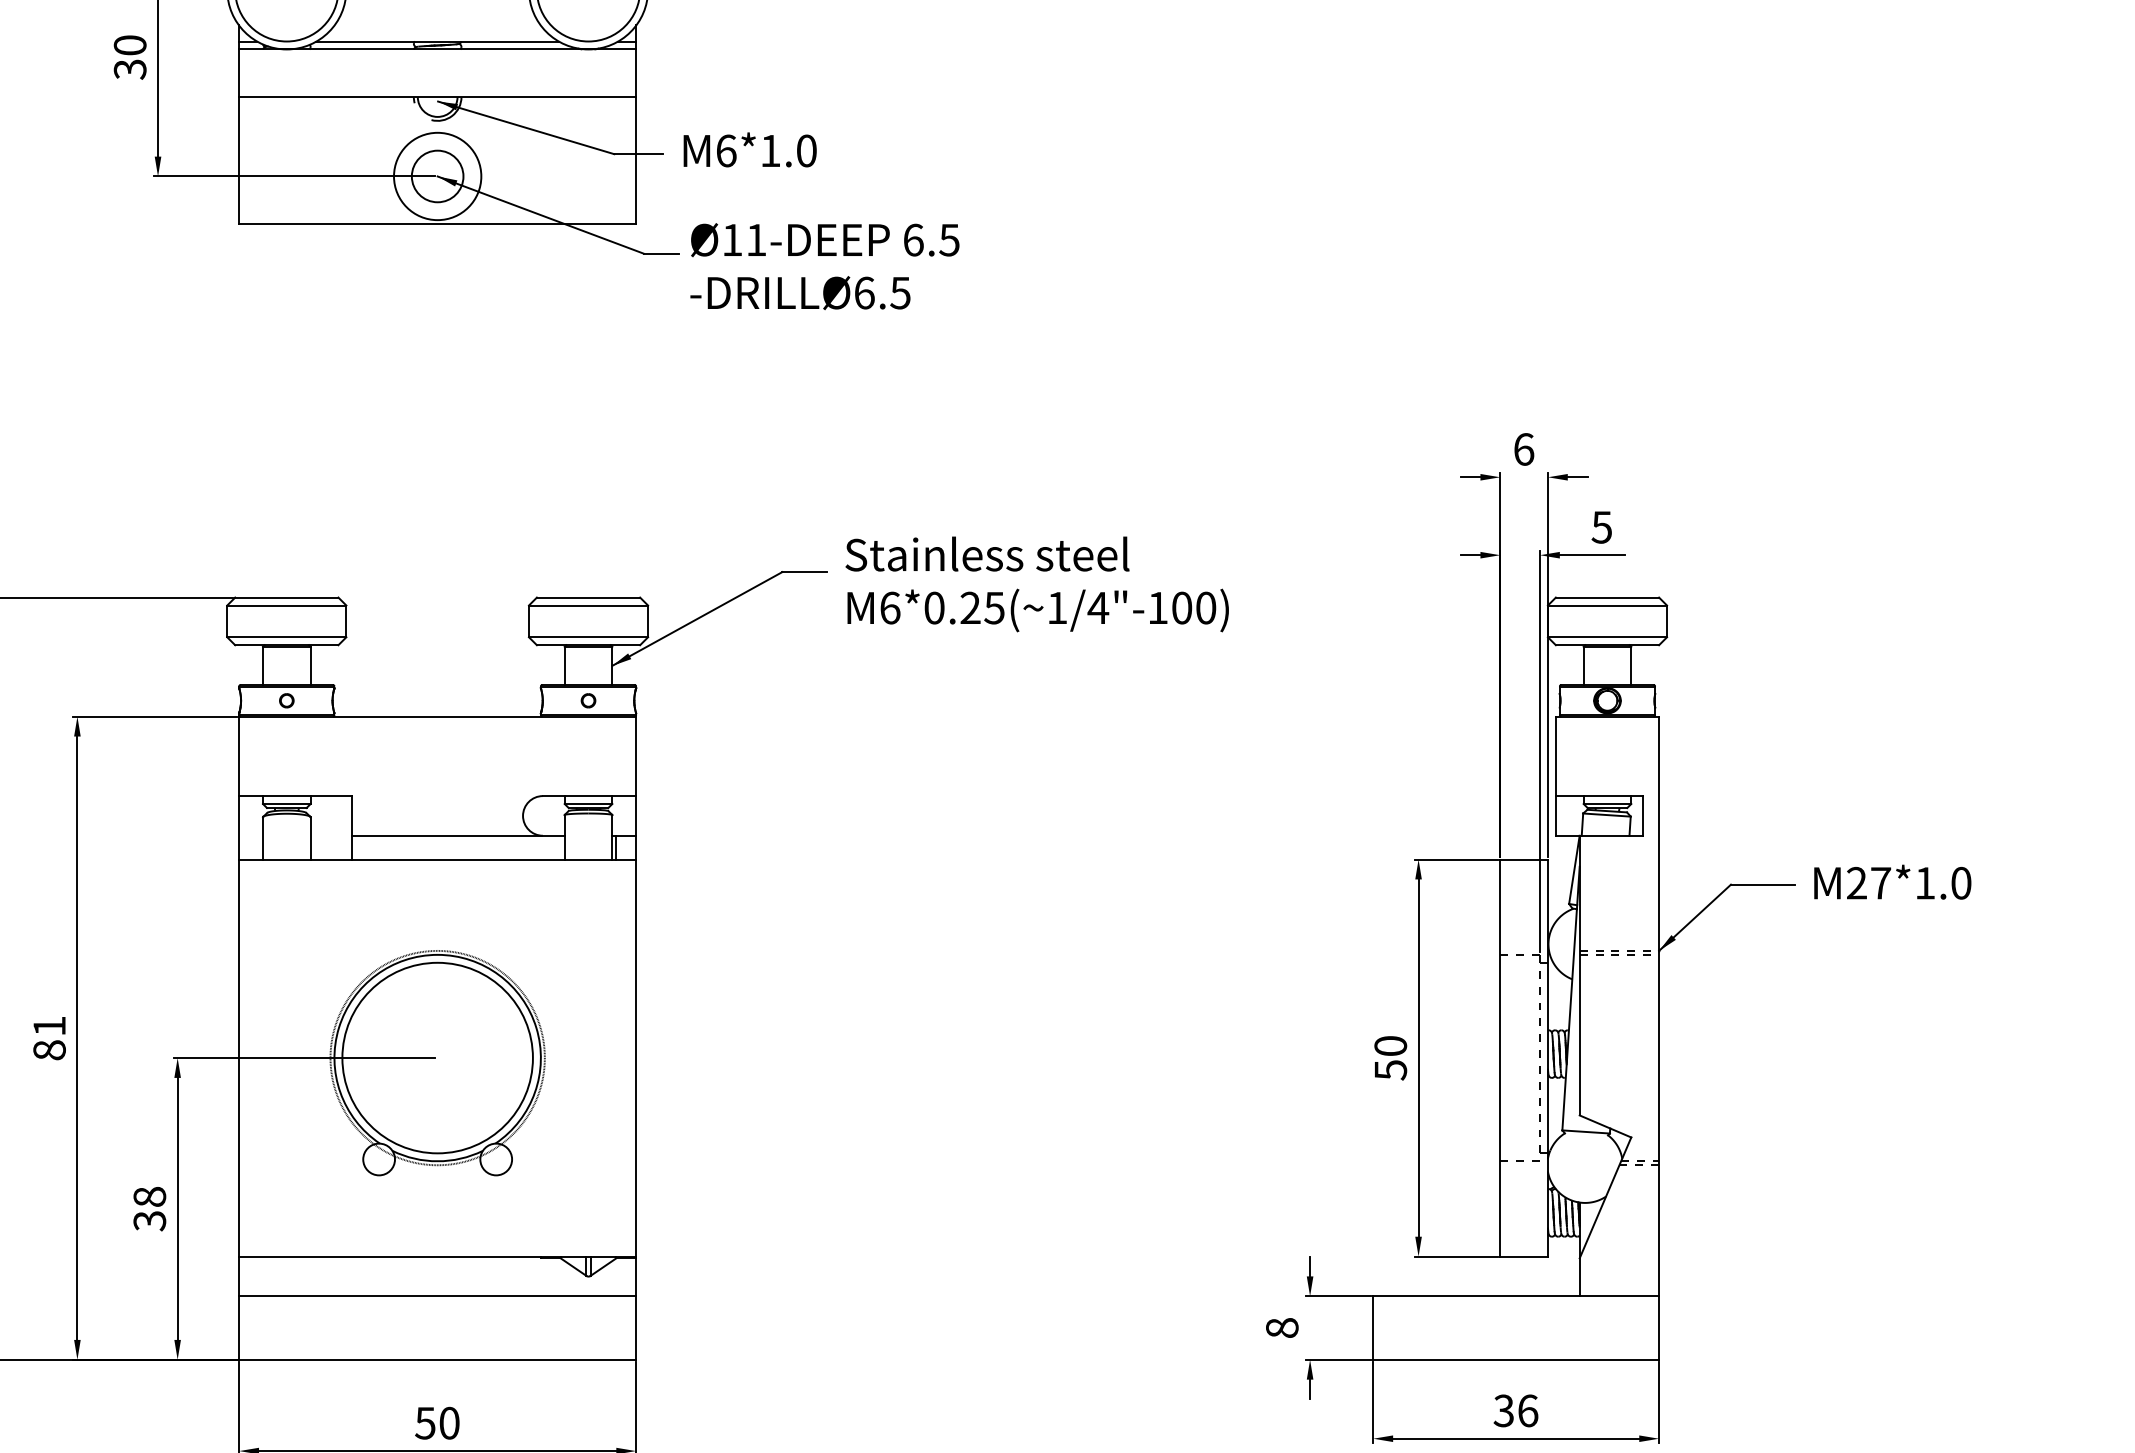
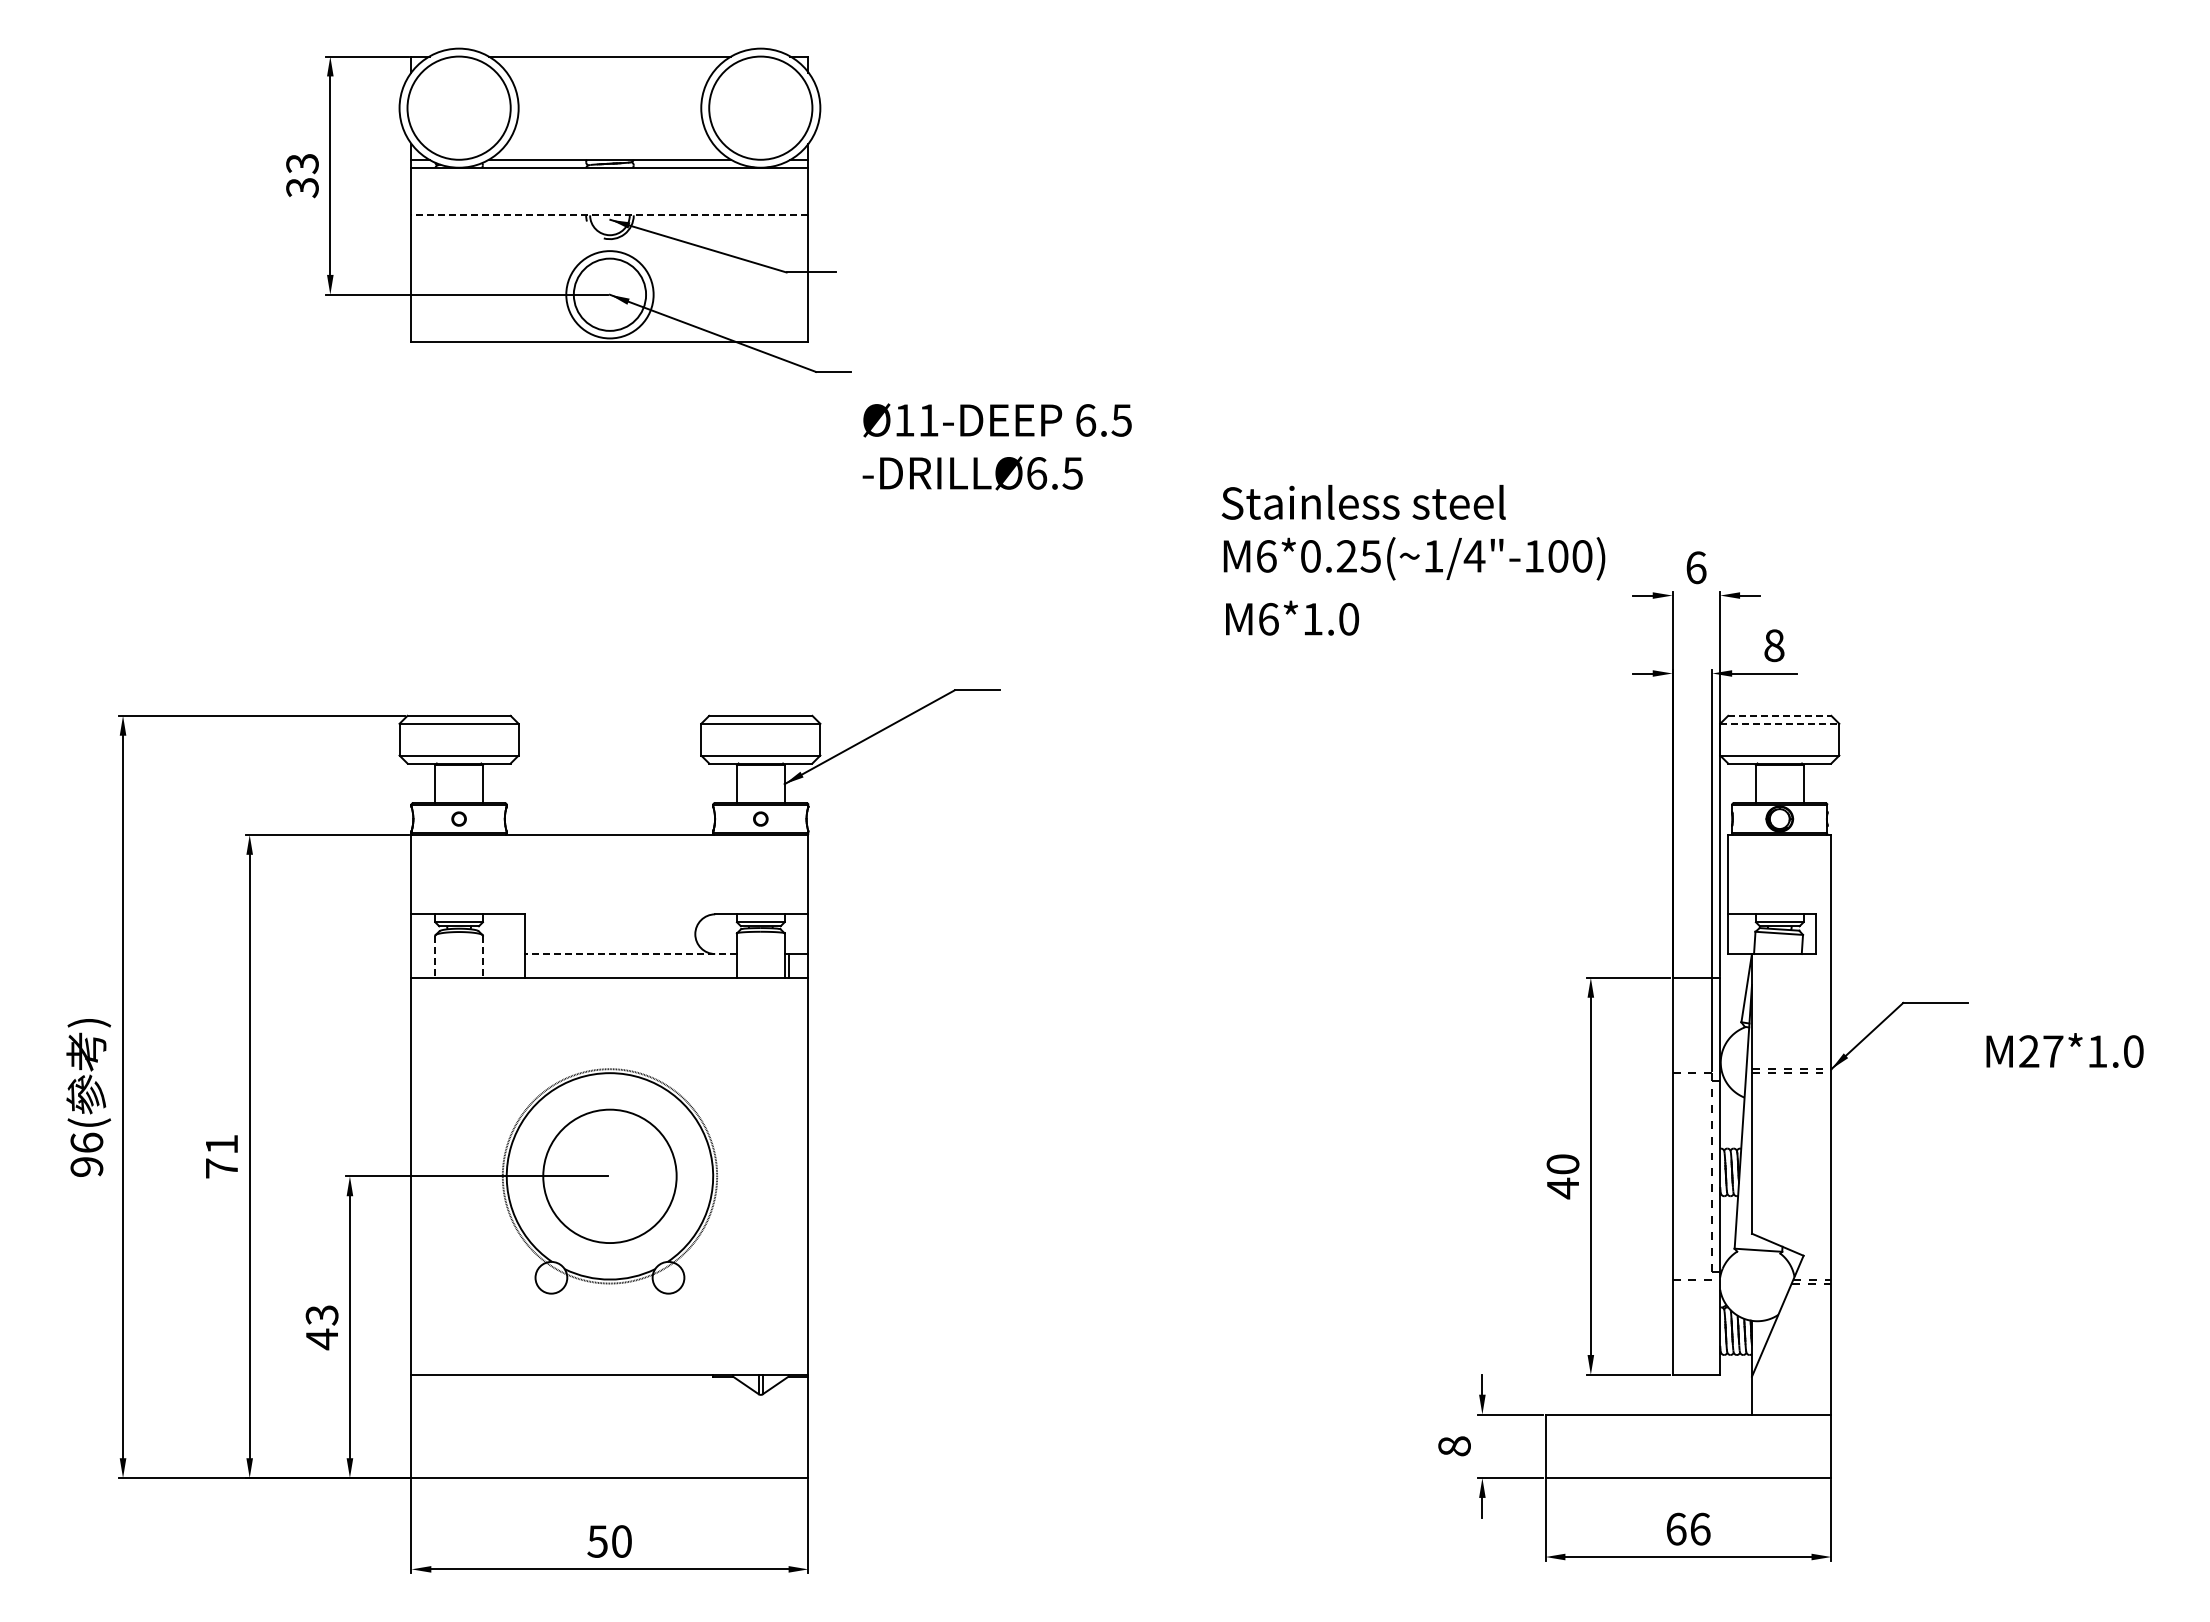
text: (130, 45) -> (302, 163), 30 -> 33
line: (437, 97) -> (609, 215), solid -> dashed
text: (750, 149) -> (1292, 617), moved
circle: (437, 176) -> (609, 294), size x1.4
text: (824, 266) -> (996, 446), moved
text: (1602, 527) -> (1774, 645), 5 -> 8
text: (1037, 584) -> (1413, 532), moved
line: (1607, 597) -> (1779, 715), solid -> dashed
line: (1607, 605) -> (1779, 723), solid -> dashed
line: (458, 836) -> (630, 954), solid -> dashed
line: (263, 839) -> (435, 957), solid -> dashed
line: (310, 839) -> (482, 957), solid -> dashed
text: (1892, 882) -> (2064, 1050), moved
text: (49, 1050) -> (221, 1168), 81 -> 71
circle: (437, 1058) -> (609, 1176), size x0.7
text: (1391, 1070) -> (1563, 1188), 50 -> 40
text: (149, 1209) -> (321, 1327), 38 -> 43
line: (437, 1296) -> (609, 1414), removed
text: (1503, 1410) -> (1675, 1528), 36 -> 66

